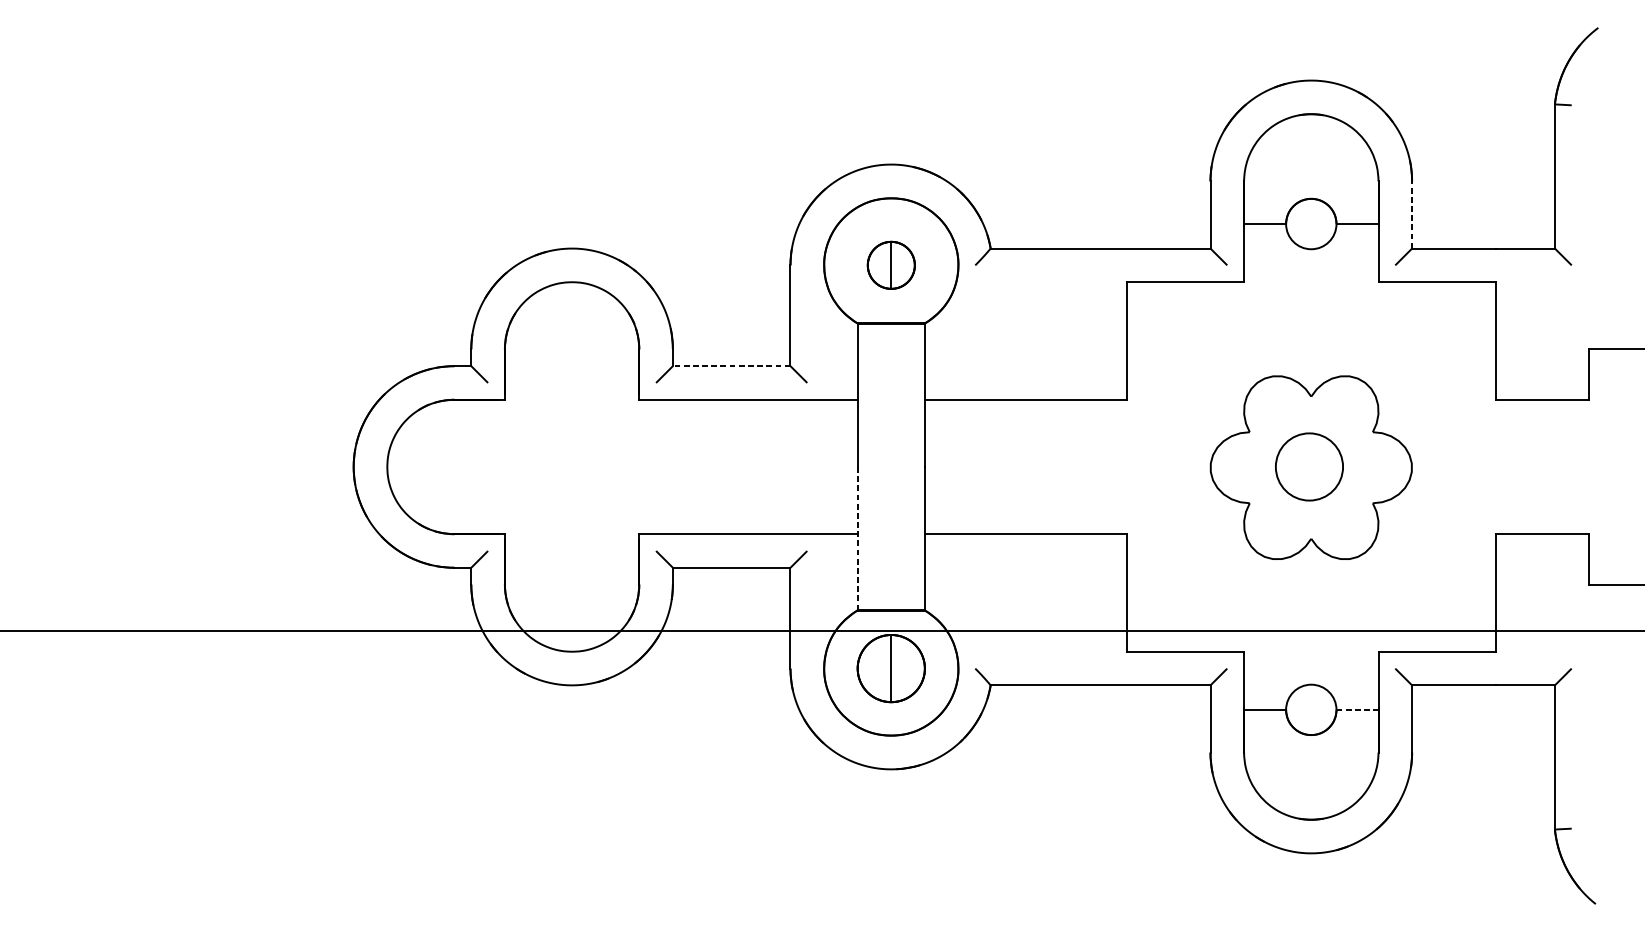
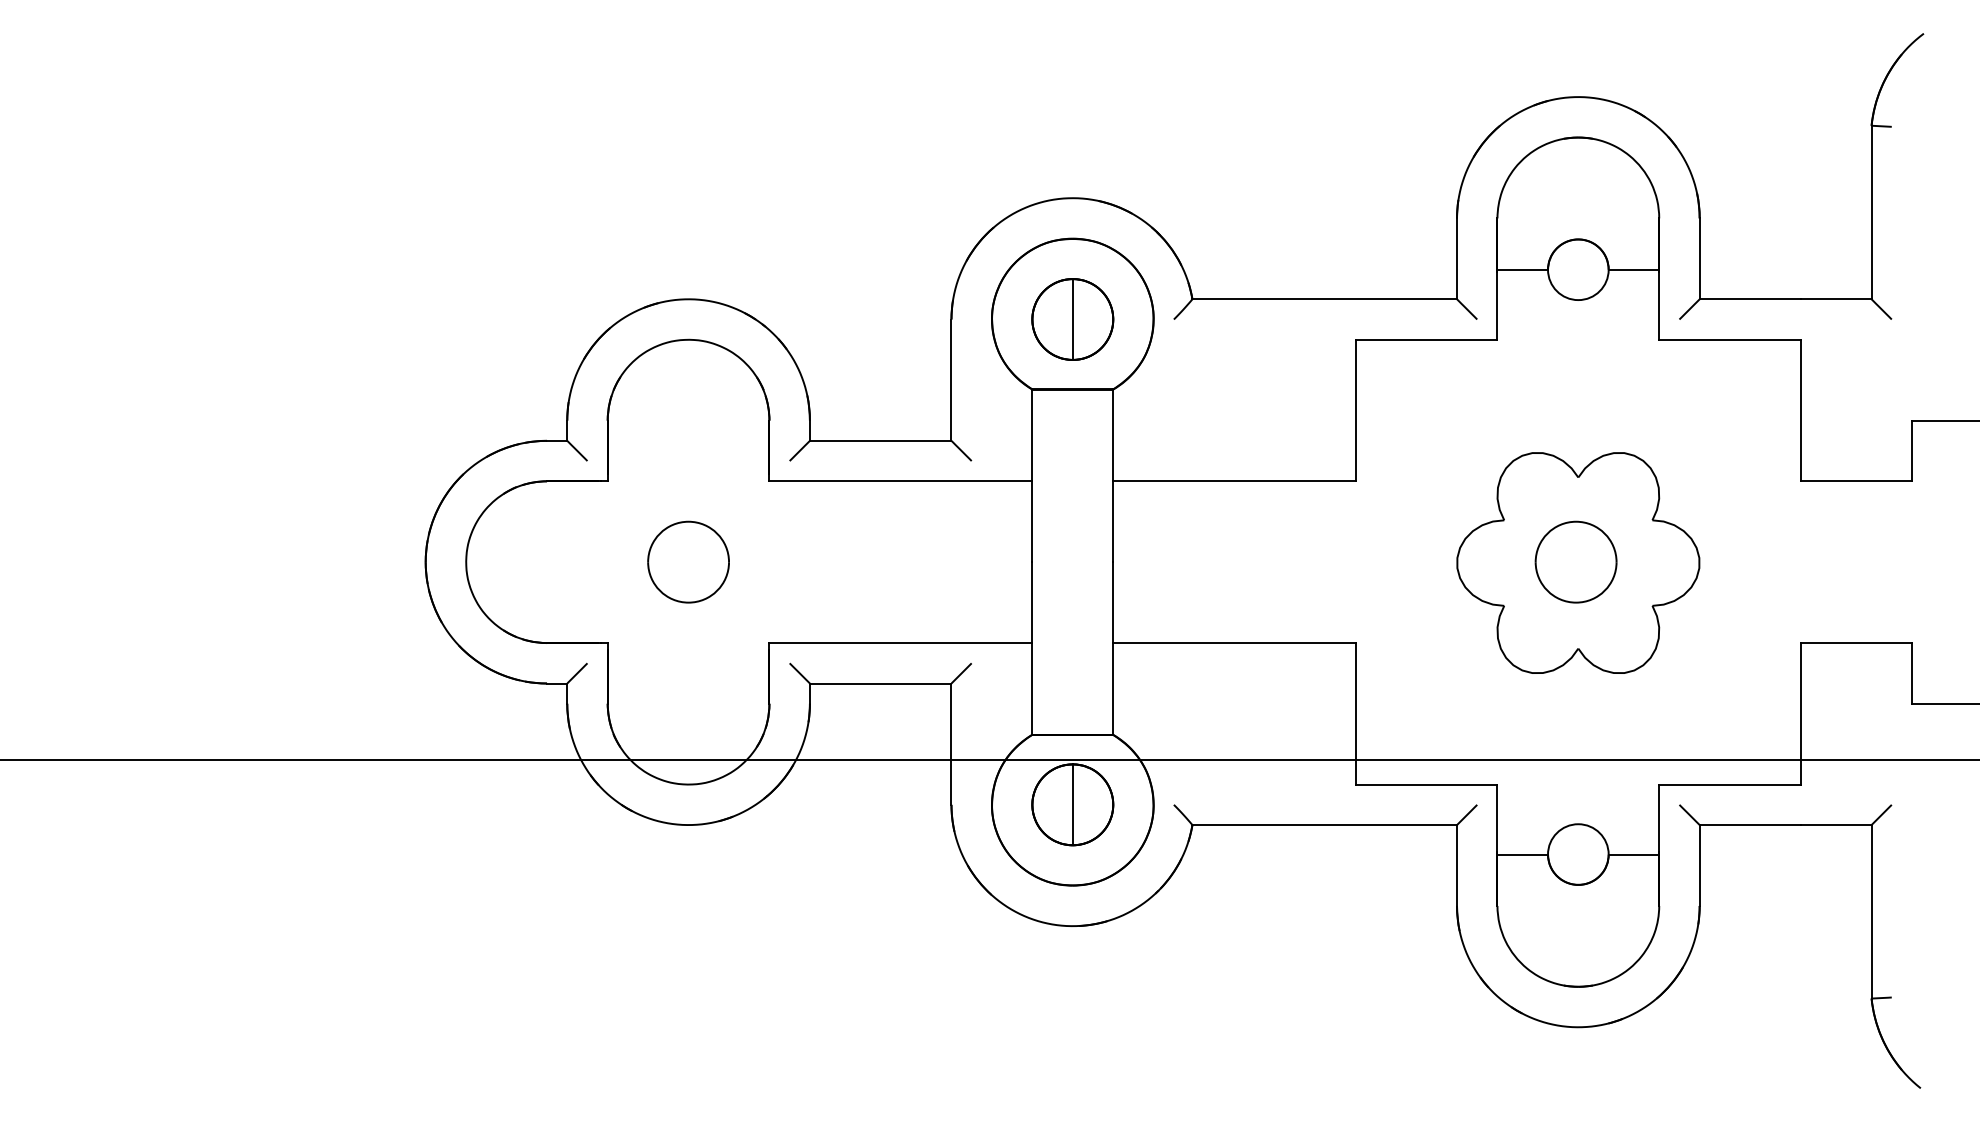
line: (1411, 214) -> (1699, 258), dashed -> solid
part: (891, 265) -> (1072, 319), size x1.43
line: (731, 365) -> (880, 440), dashed -> solid
part: (572, 466) -> (688, 561), added
line: (857, 539) -> (1032, 649), dashed -> solid
line: (1357, 709) -> (1634, 854), dashed -> solid

